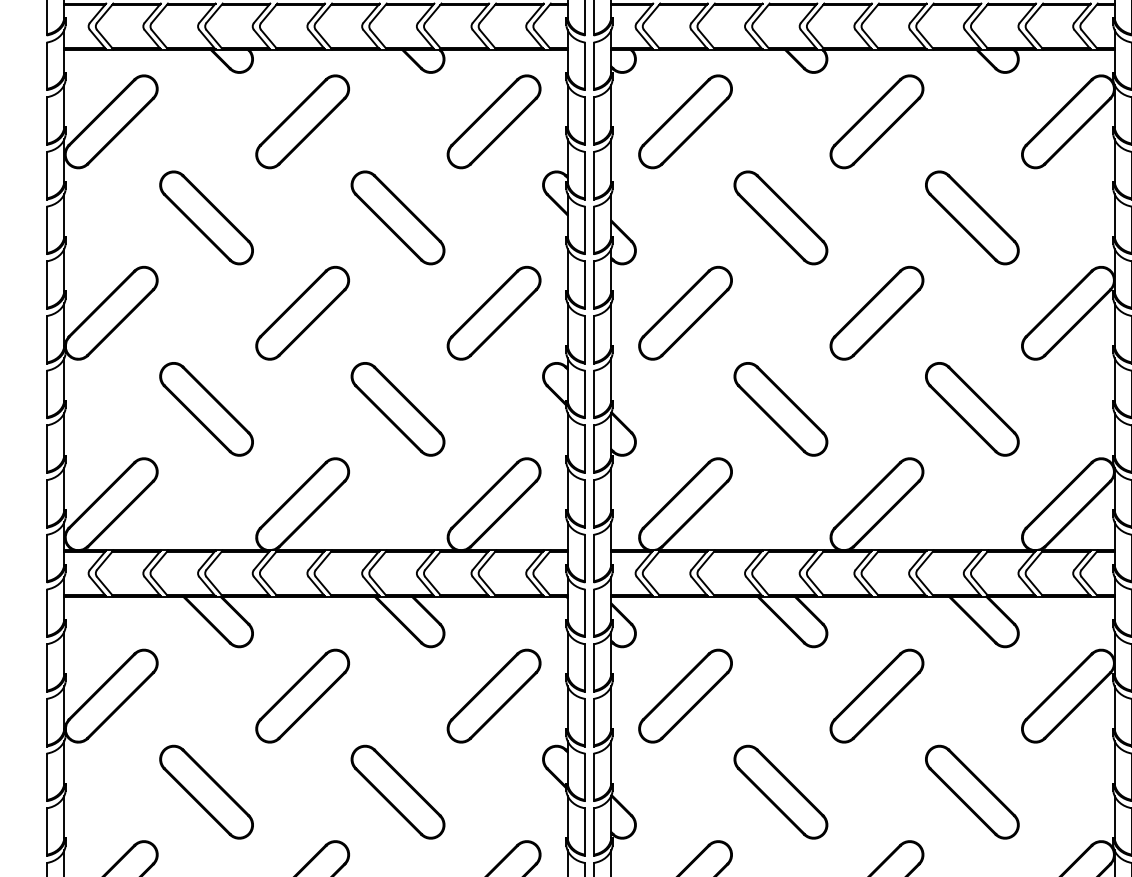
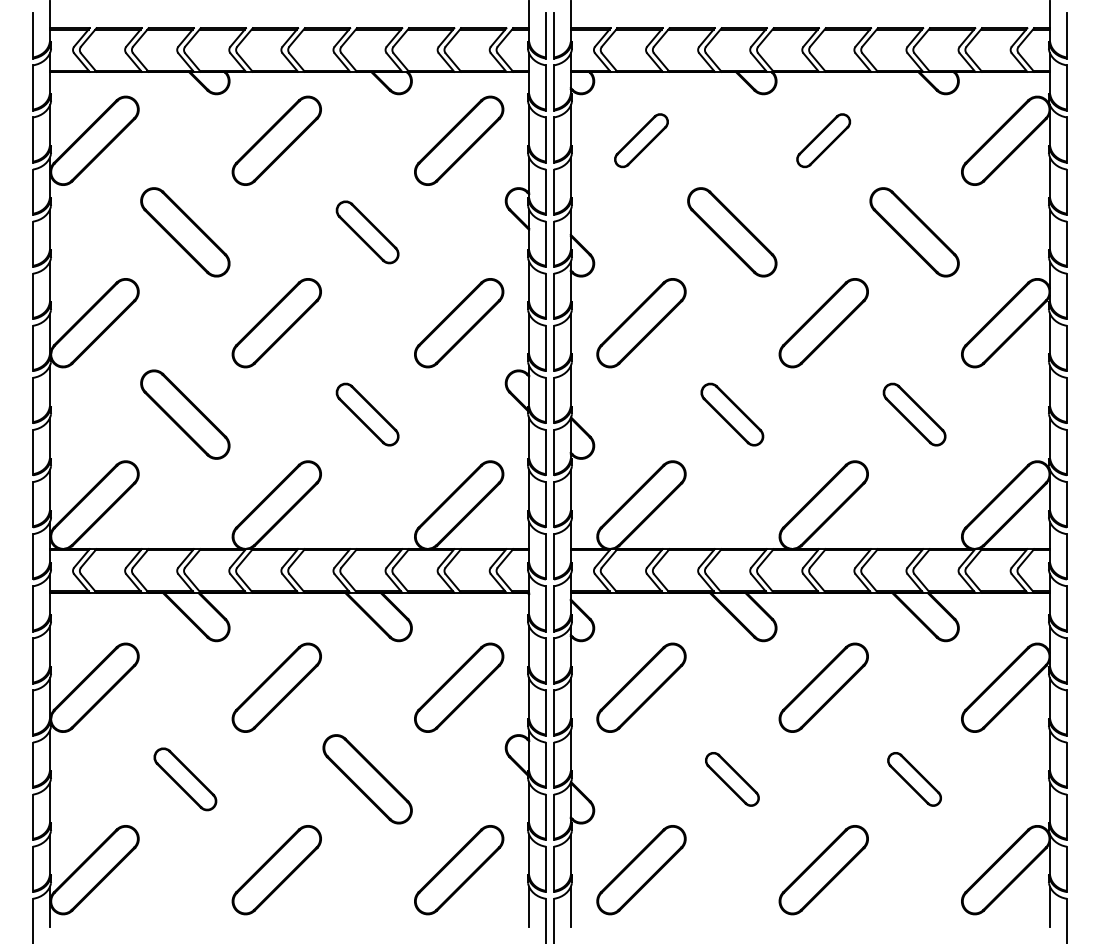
part: (685, 121) -> (641, 140), size x0.6
part: (876, 121) -> (823, 140), size x0.6
part: (397, 218) -> (367, 232), size x0.7
part: (397, 409) -> (367, 414), size x0.7
part: (781, 409) -> (732, 414), size x0.7
part: (972, 409) -> (914, 414), size x0.7
part: (206, 792) -> (185, 779), size x0.7
part: (781, 792) -> (732, 779), size x0.6
part: (972, 792) -> (914, 779), size x0.6

